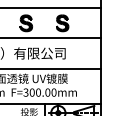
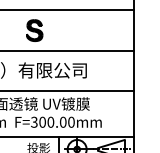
part: (62, 23) -> (82, 30), removed

